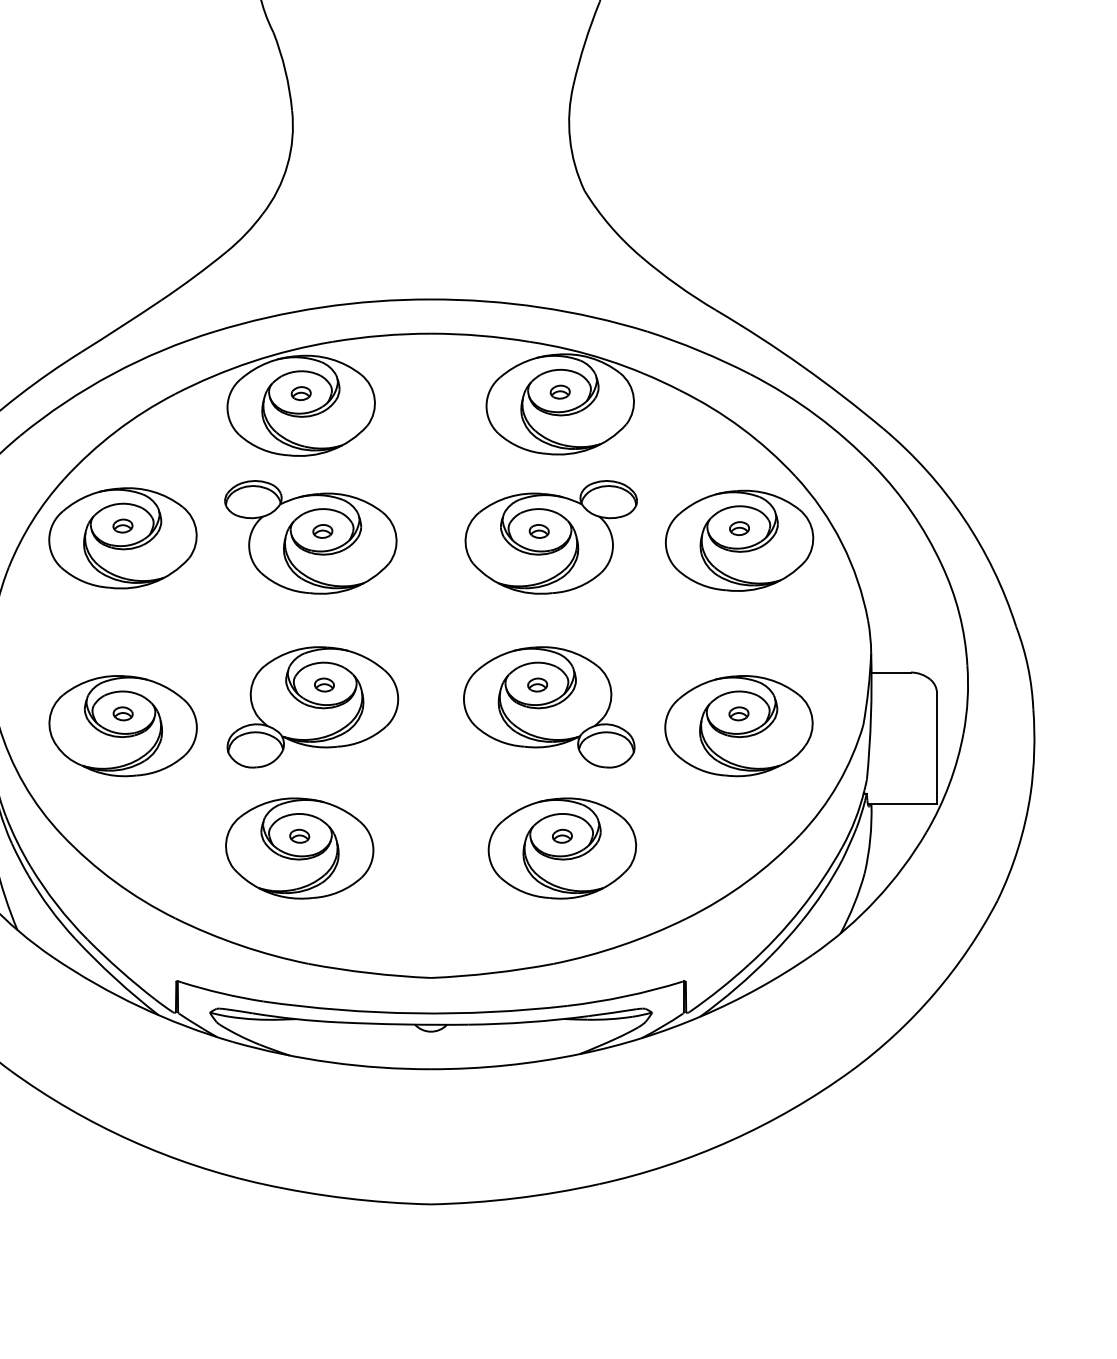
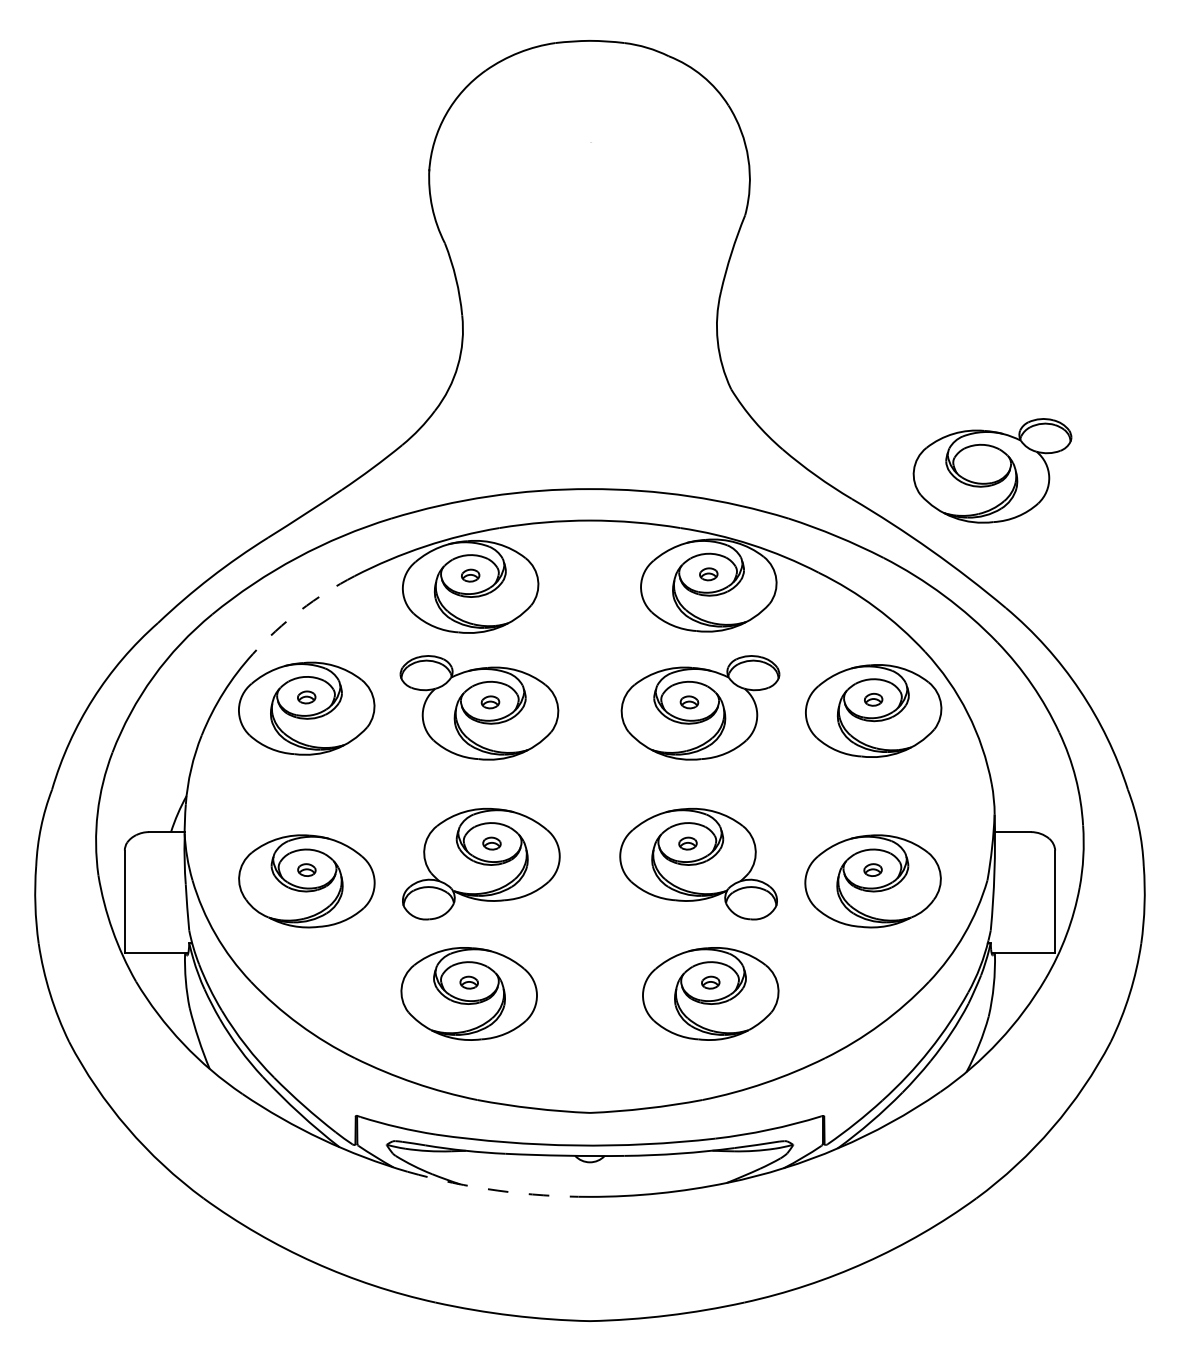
part: (868, 279) -> (992, 470), added
arc: (116, 431) -> (300, 610), solid -> dashed
arc: (330, 1062) -> (497, 1190), solid -> dashed

